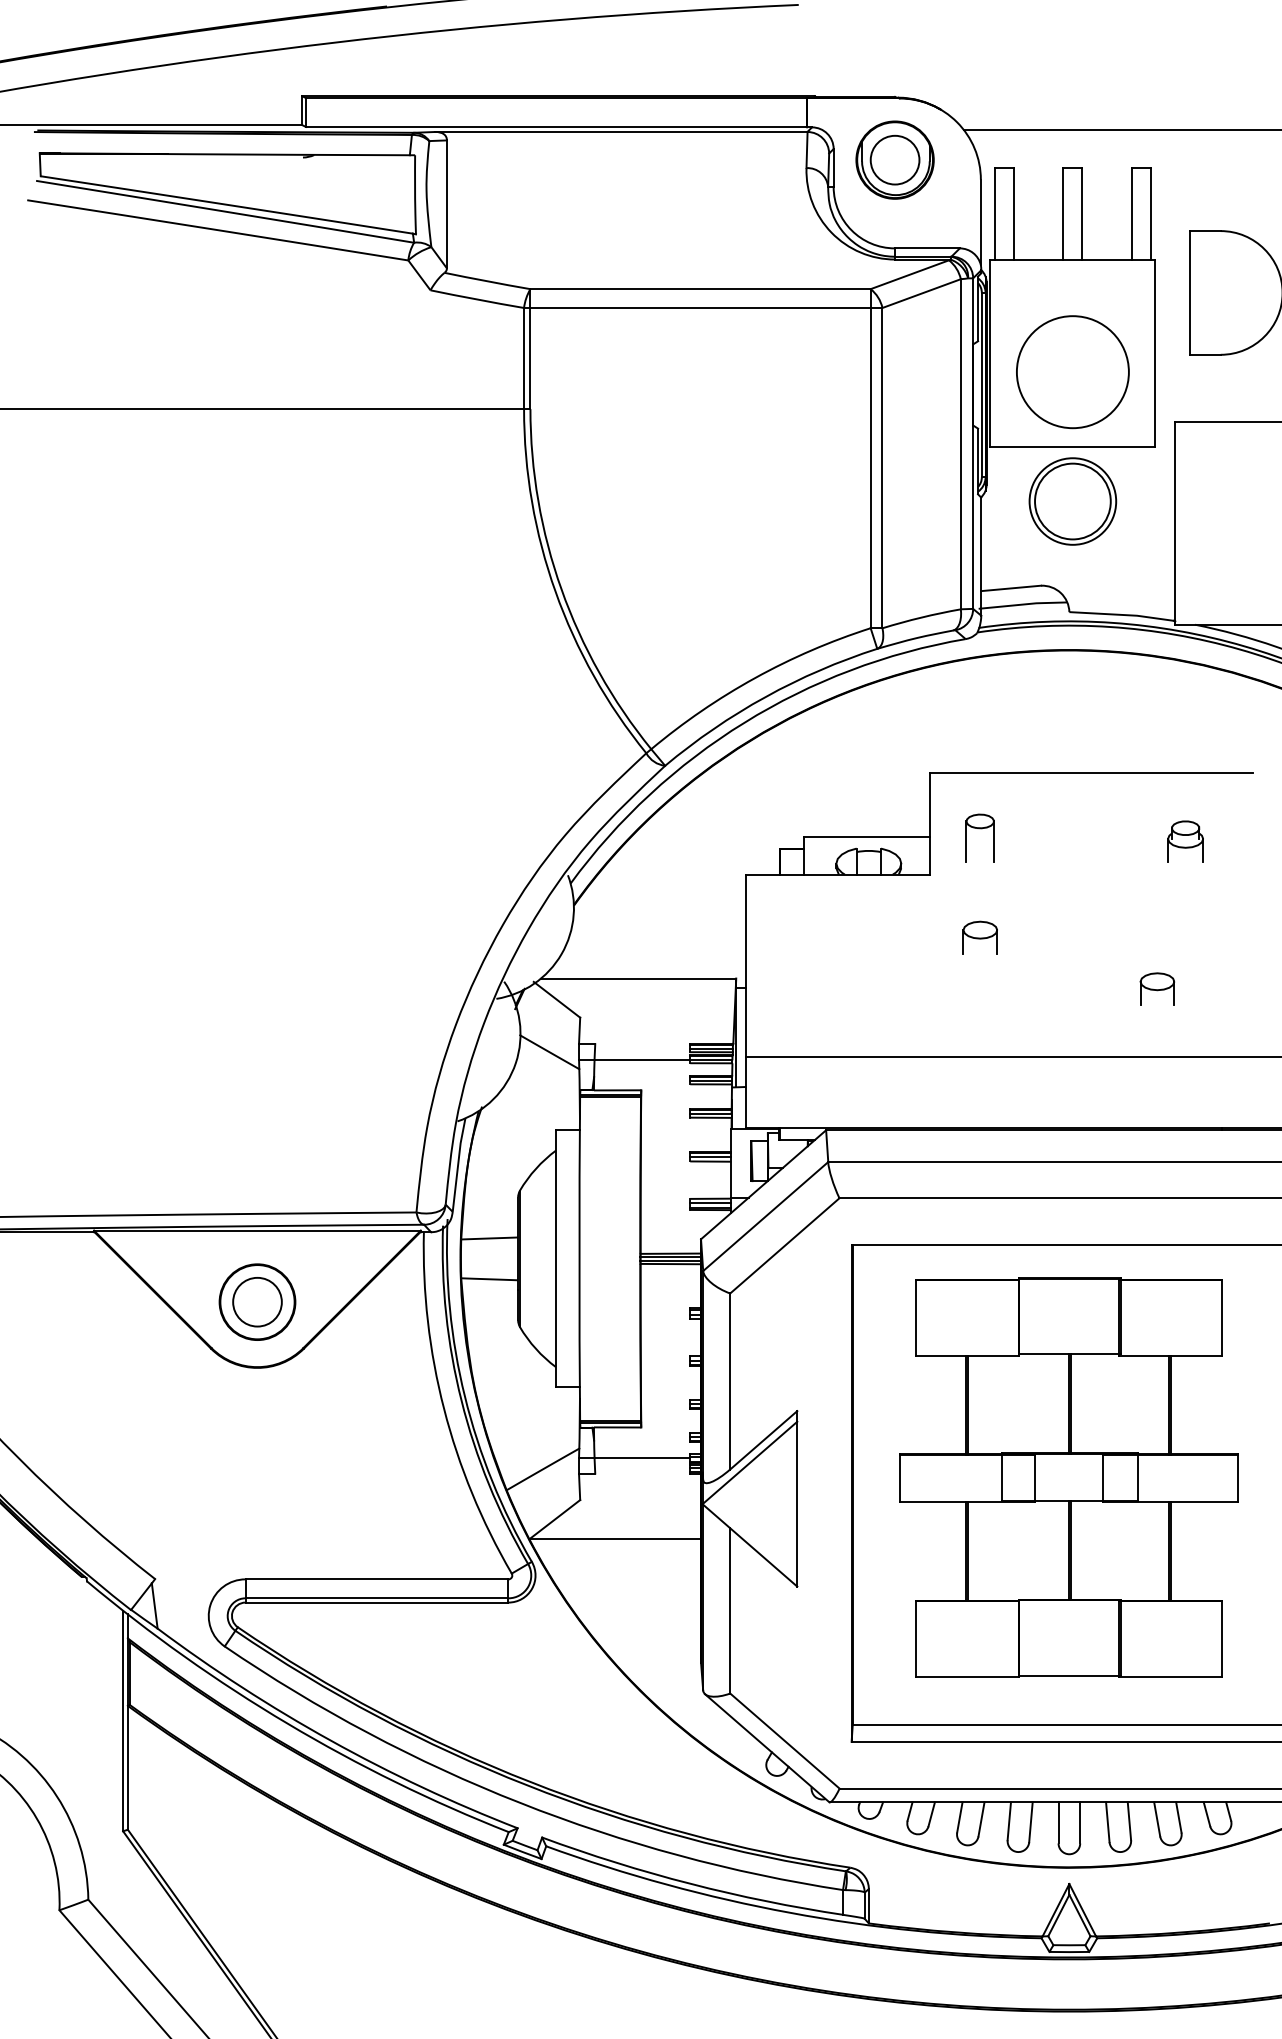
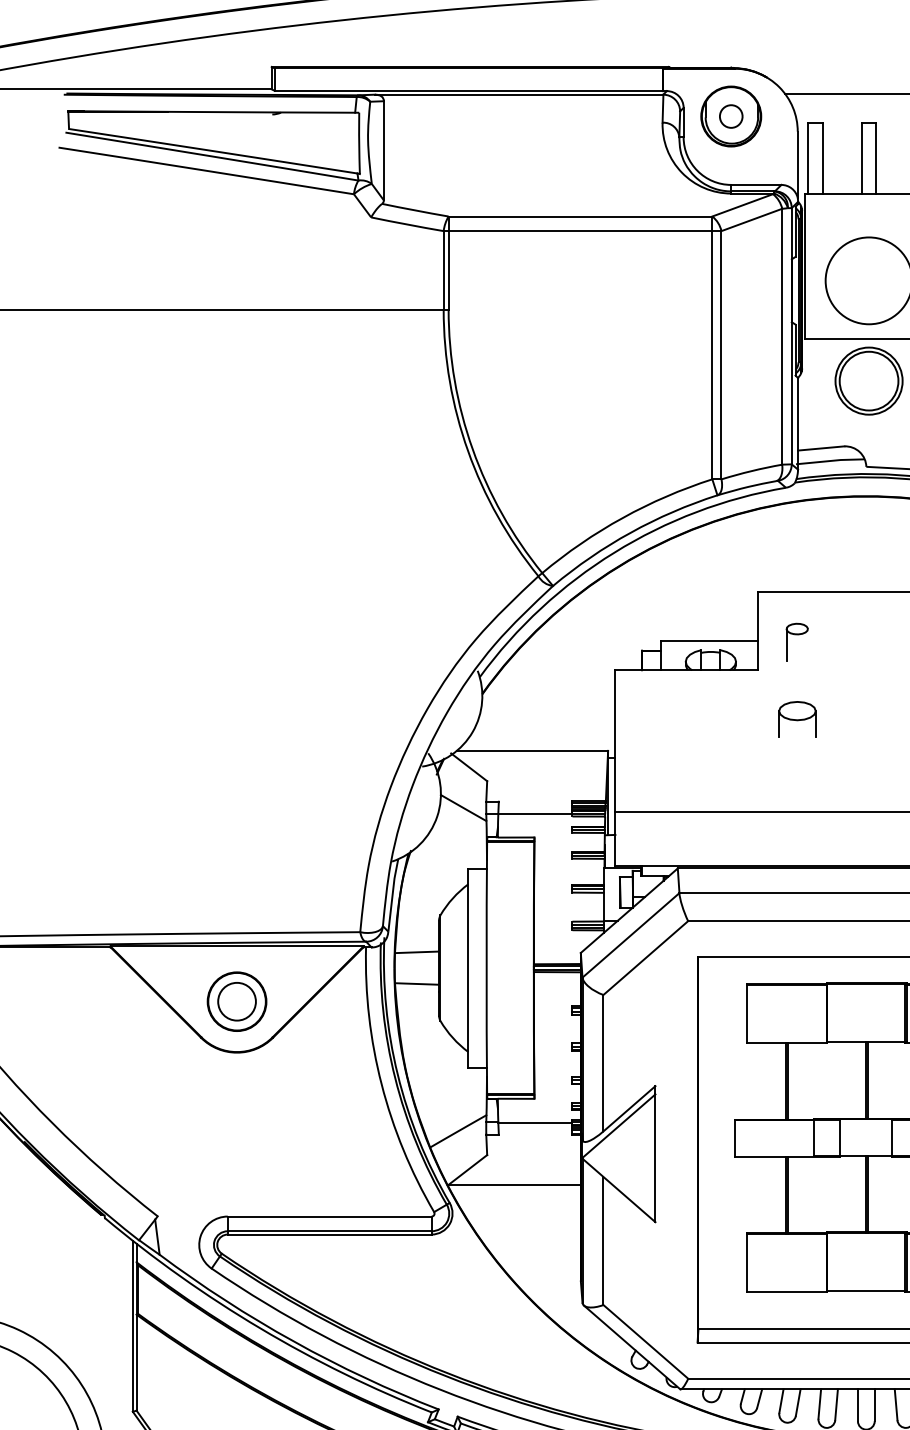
circle: (894, 159) -> (730, 116), size x0.6
line: (994, 841) -> (808, 644), removed
part: (979, 937) -> (796, 719), size x1.4

